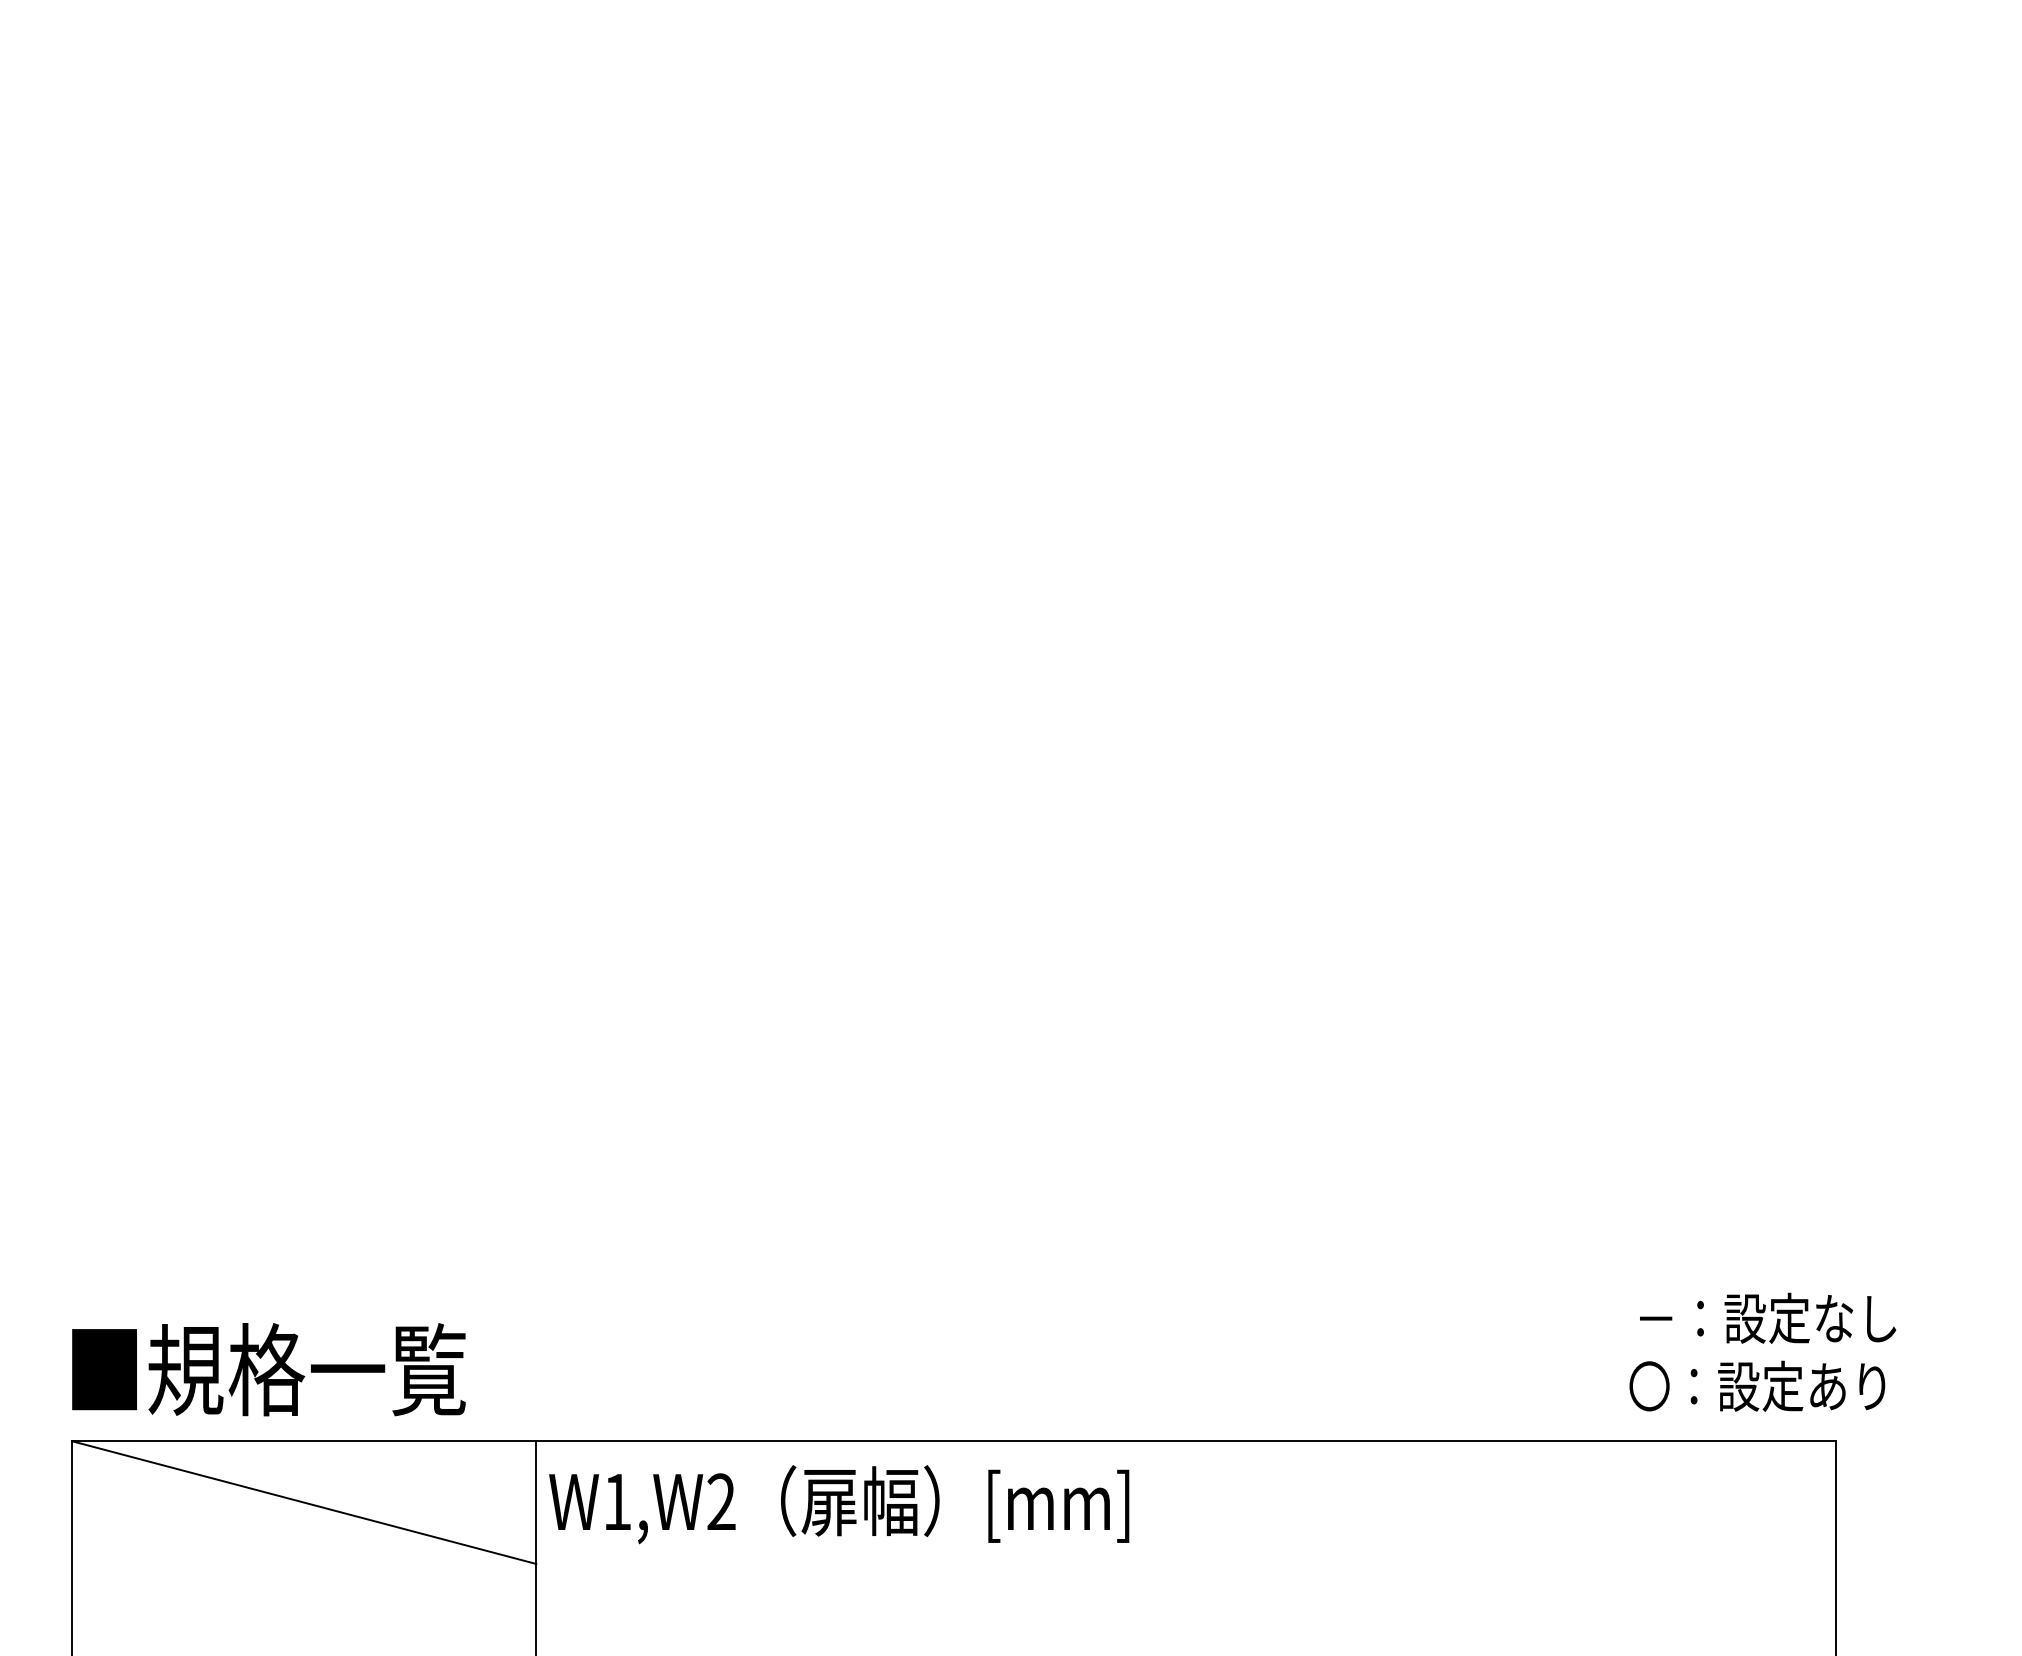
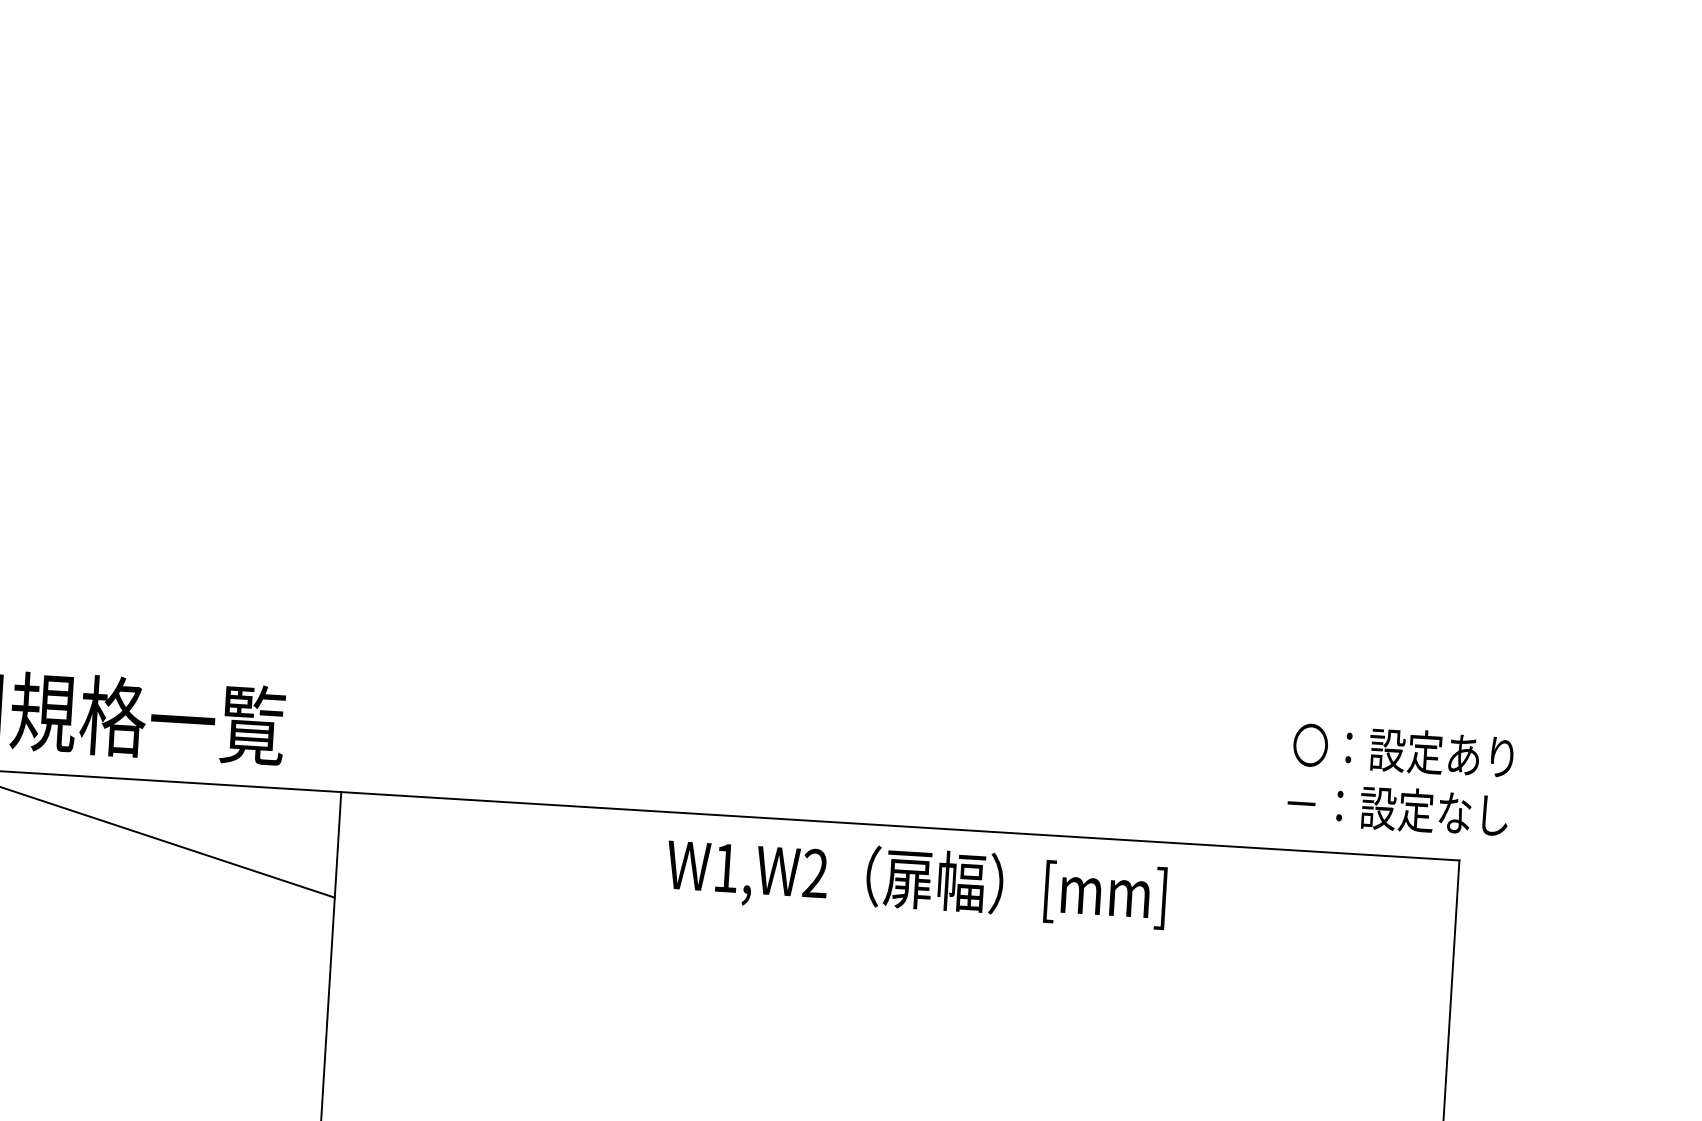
text: (1766, 1318) -> (1405, 751), －：設定なし -> 〇：設定あり
text: (1759, 1386) -> (1396, 809), 〇：設定あり -> －：設定なし
text: (839, 1504) -> (916, 881), moved

